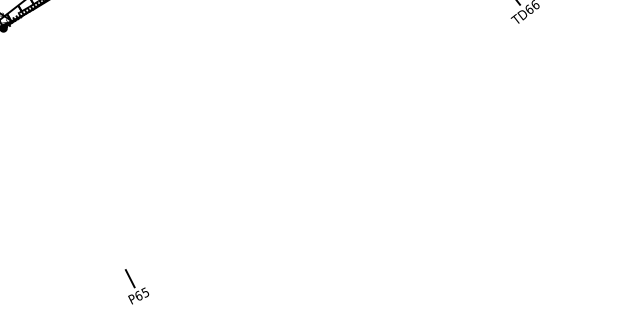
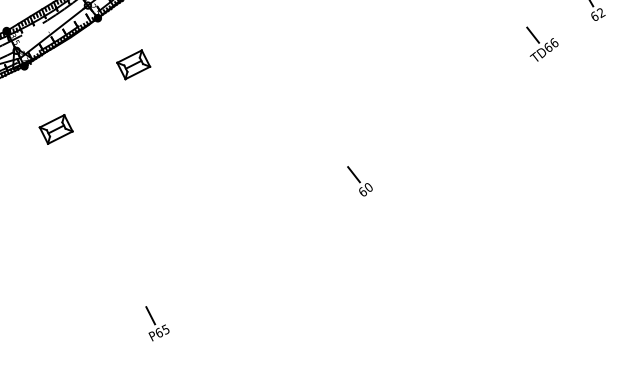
part: (112, 26) -> (133, 64), added
part: (34, 91) -> (55, 129), added
part: (339, 143) -> (359, 181), added

